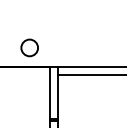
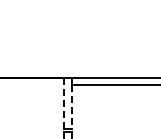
circle: (29, 47) -> (43, 58), removed
line: (49, 92) -> (63, 103), solid -> dashed
line: (57, 96) -> (71, 107), solid -> dashed

